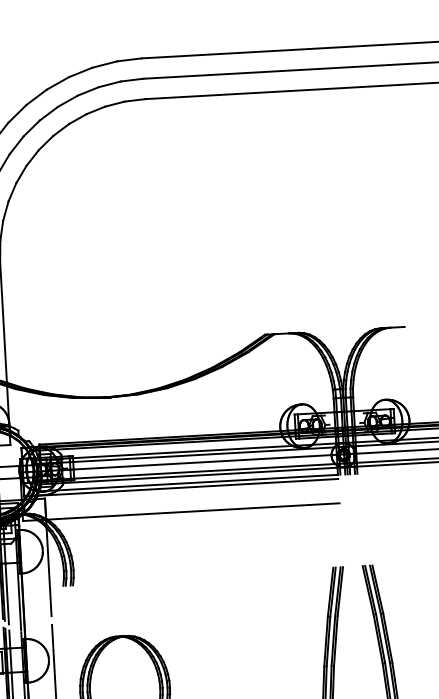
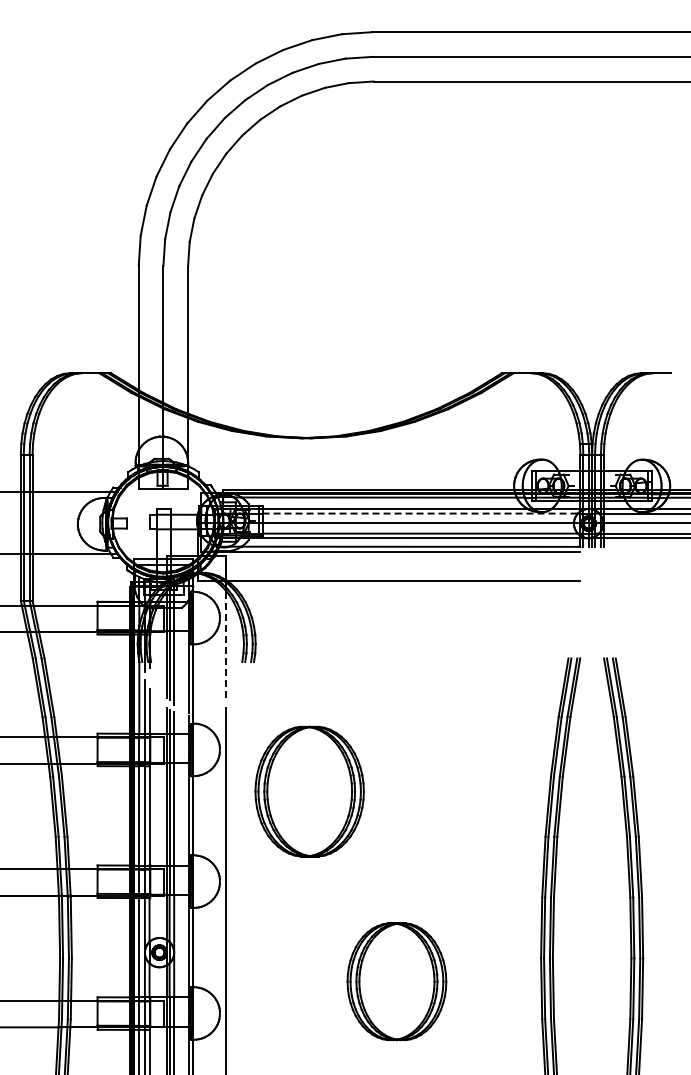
line: (204, 454) -> (420, 513), solid -> dashed
line: (49, 571) -> (226, 643), solid -> dashed

